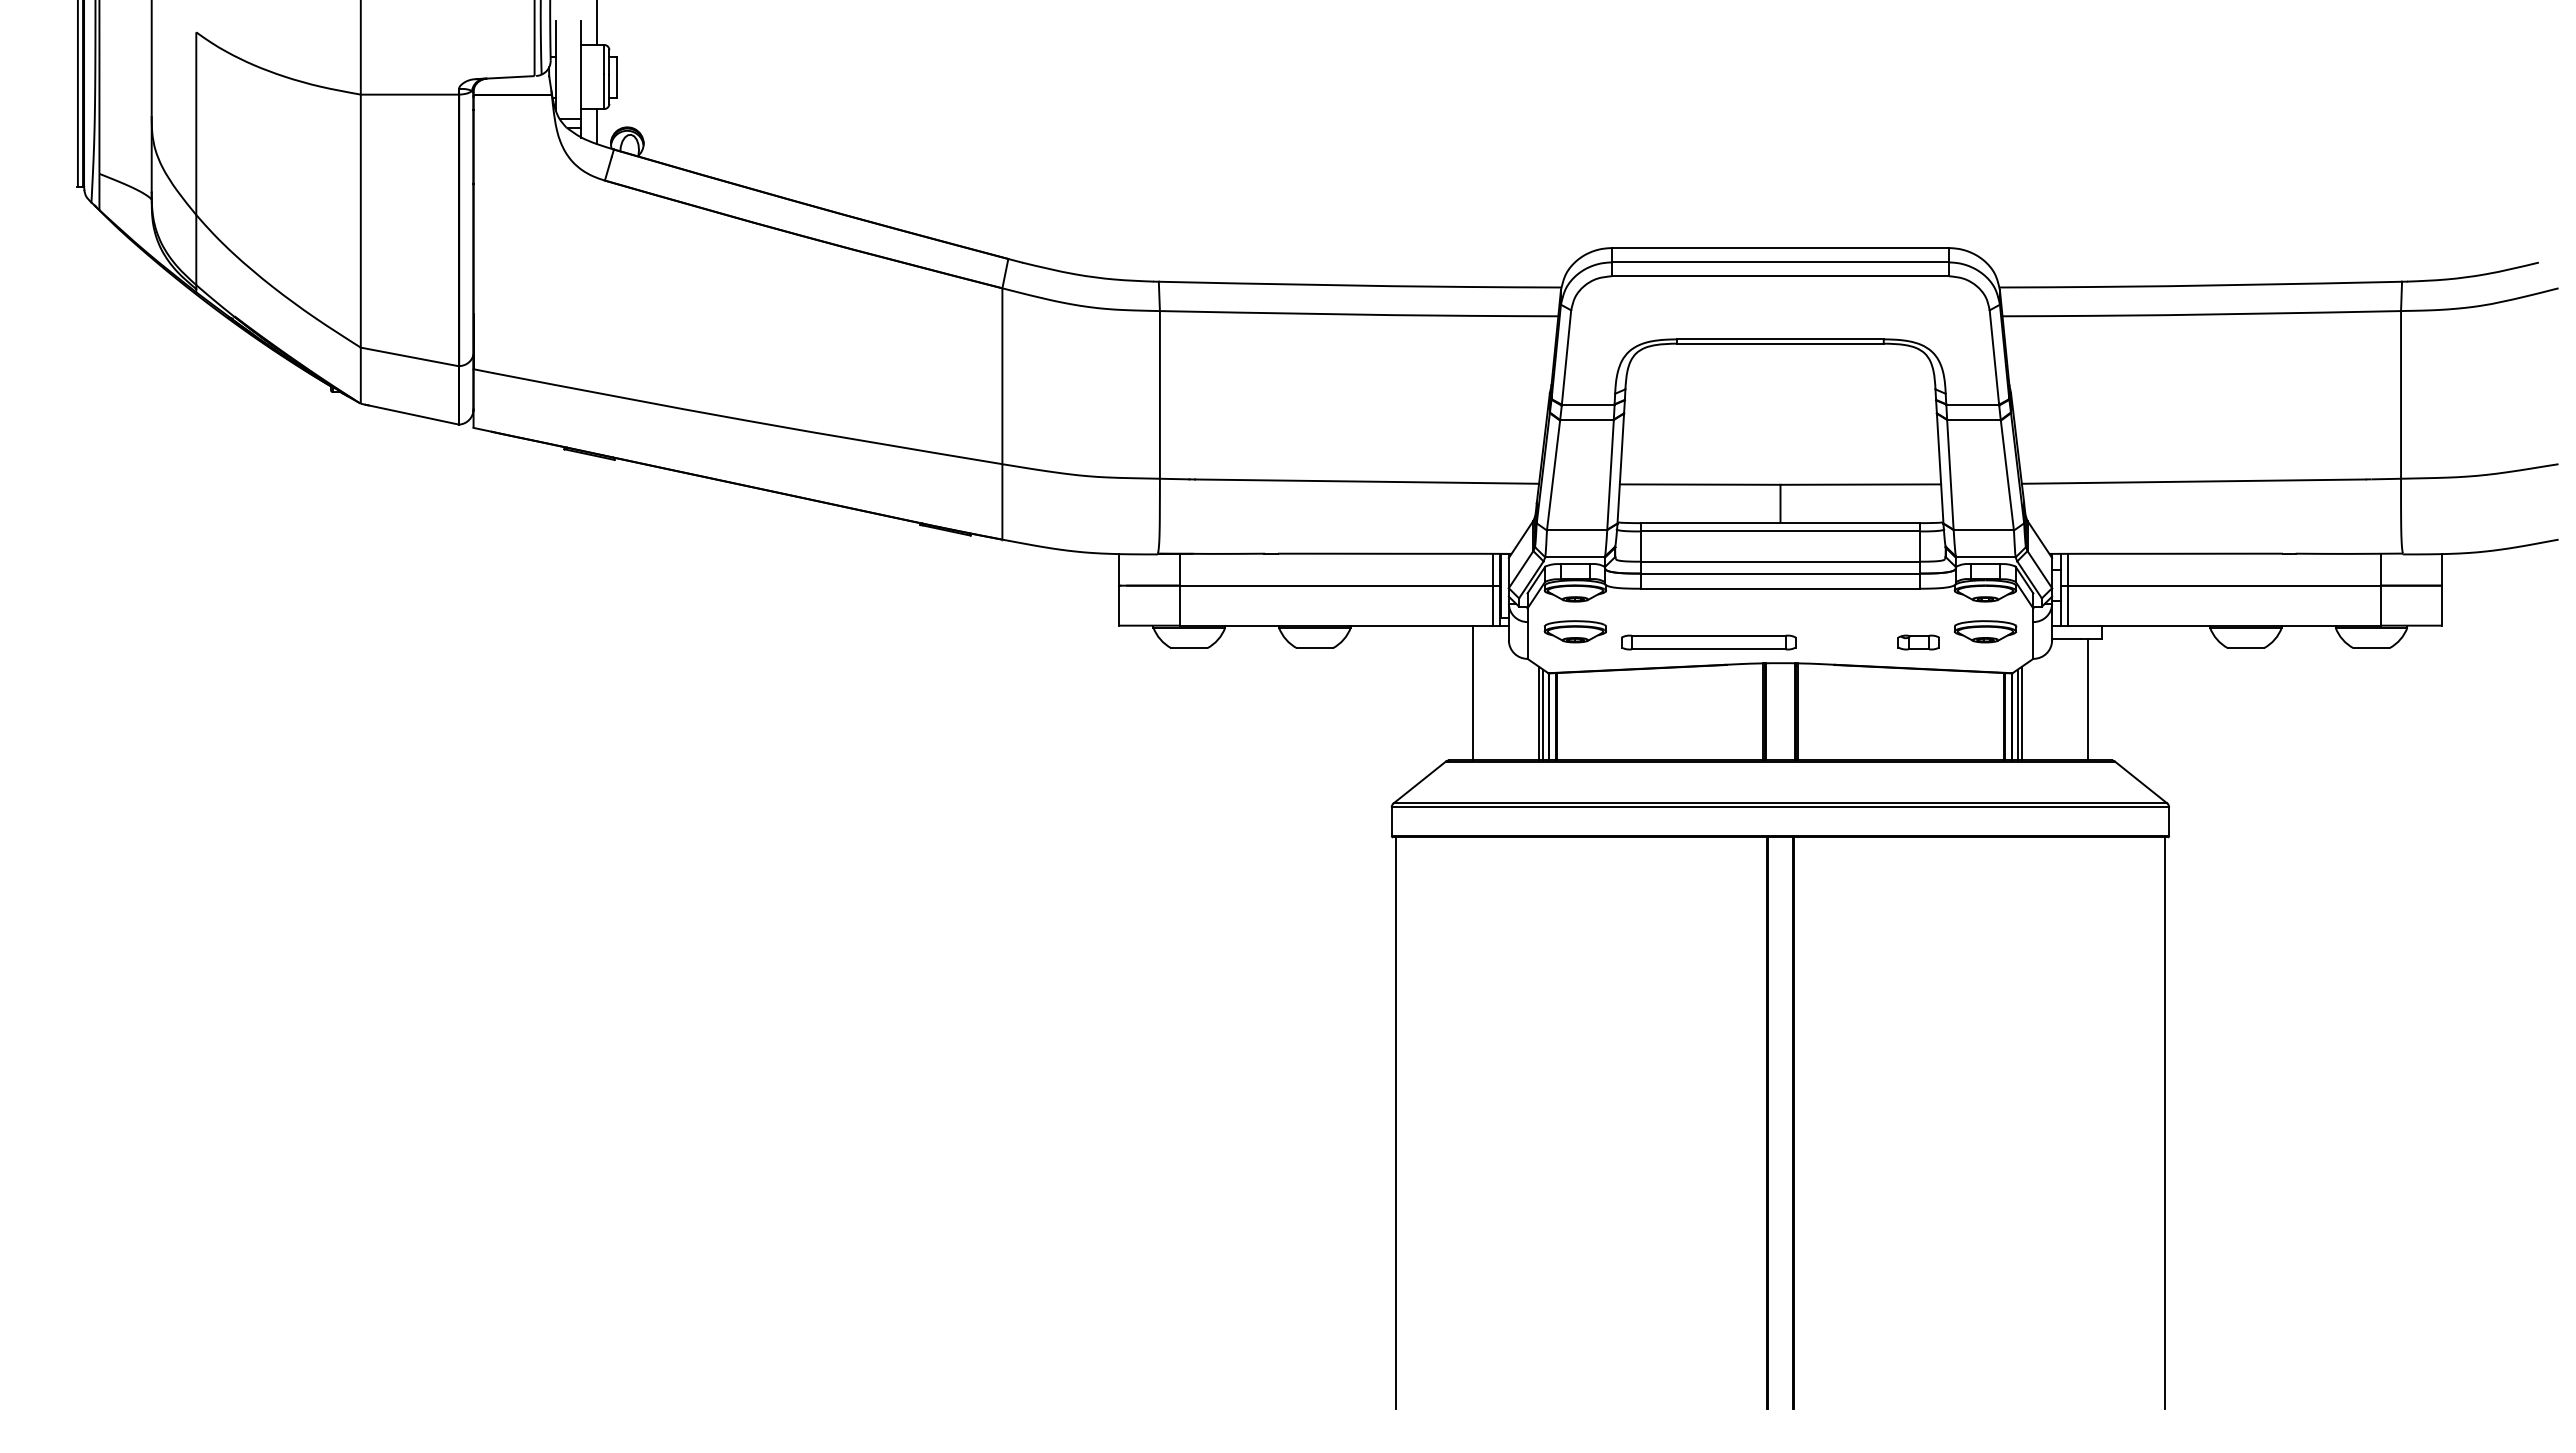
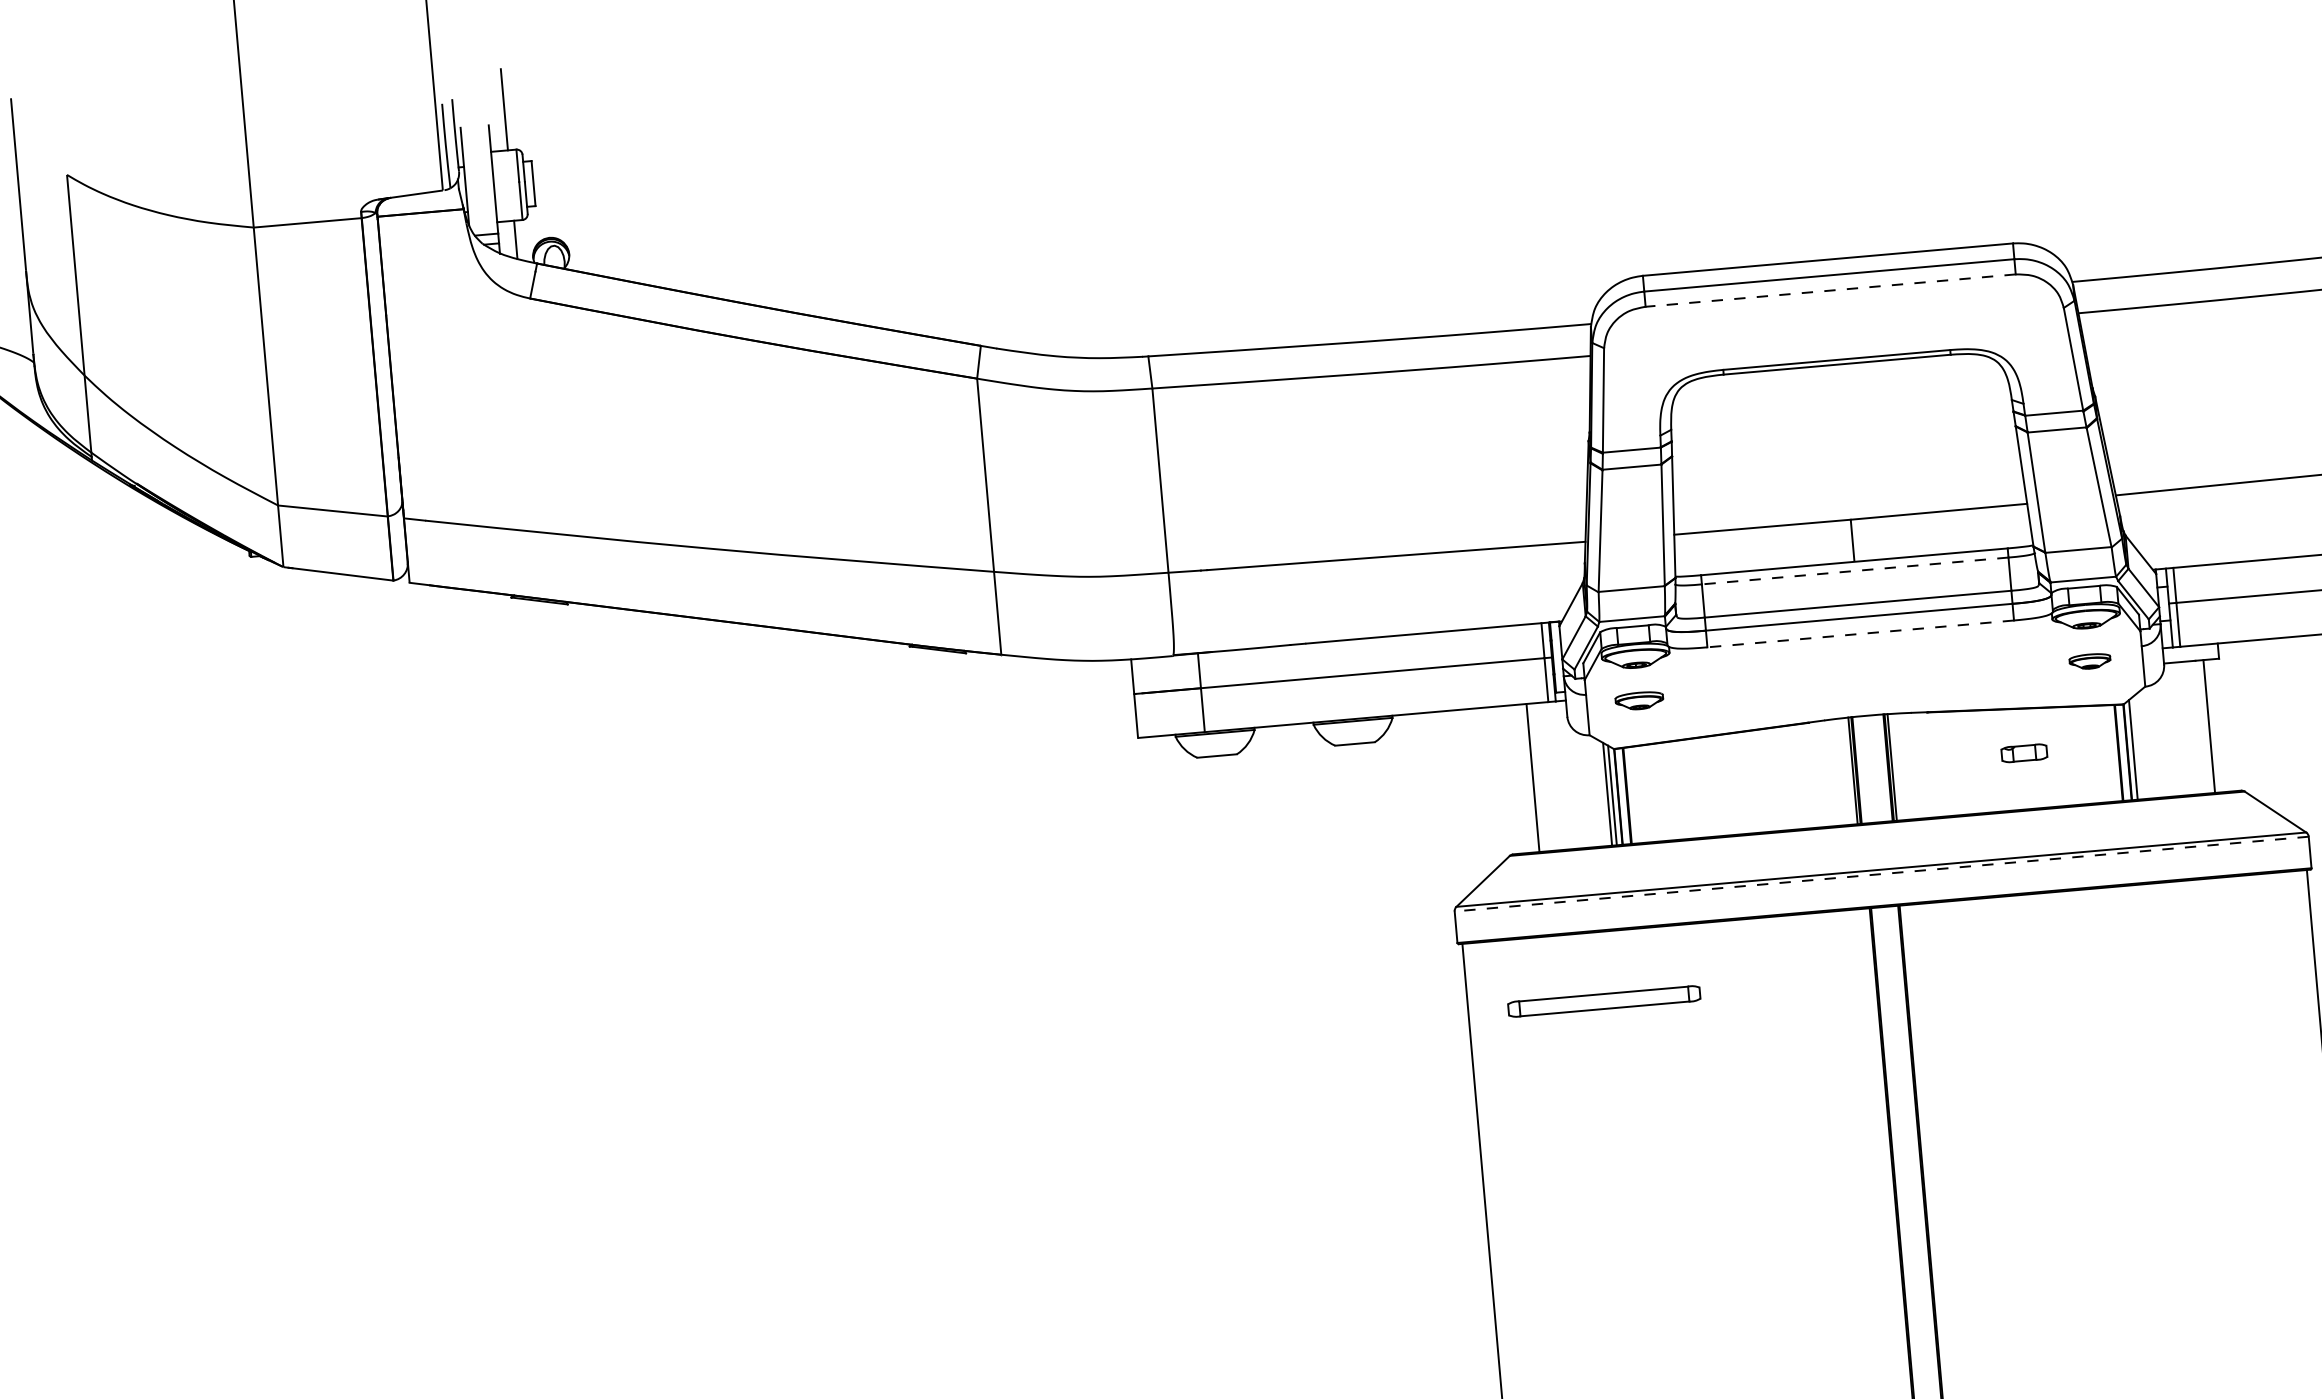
line: (1779, 276) -> (1829, 290), solid -> dashed
line: (1780, 531) -> (1855, 571), solid -> dashed
line: (1780, 588) -> (1860, 633), solid -> dashed
part: (1574, 631) -> (1638, 700), size x0.7
part: (1985, 631) -> (2090, 661), size x0.6
part: (1708, 642) -> (1604, 1001), moved
part: (1918, 642) -> (2023, 753), moved
line: (2021, 713) -> (2137, 747), removed
line: (1780, 807) -> (1881, 874), solid -> dashed

